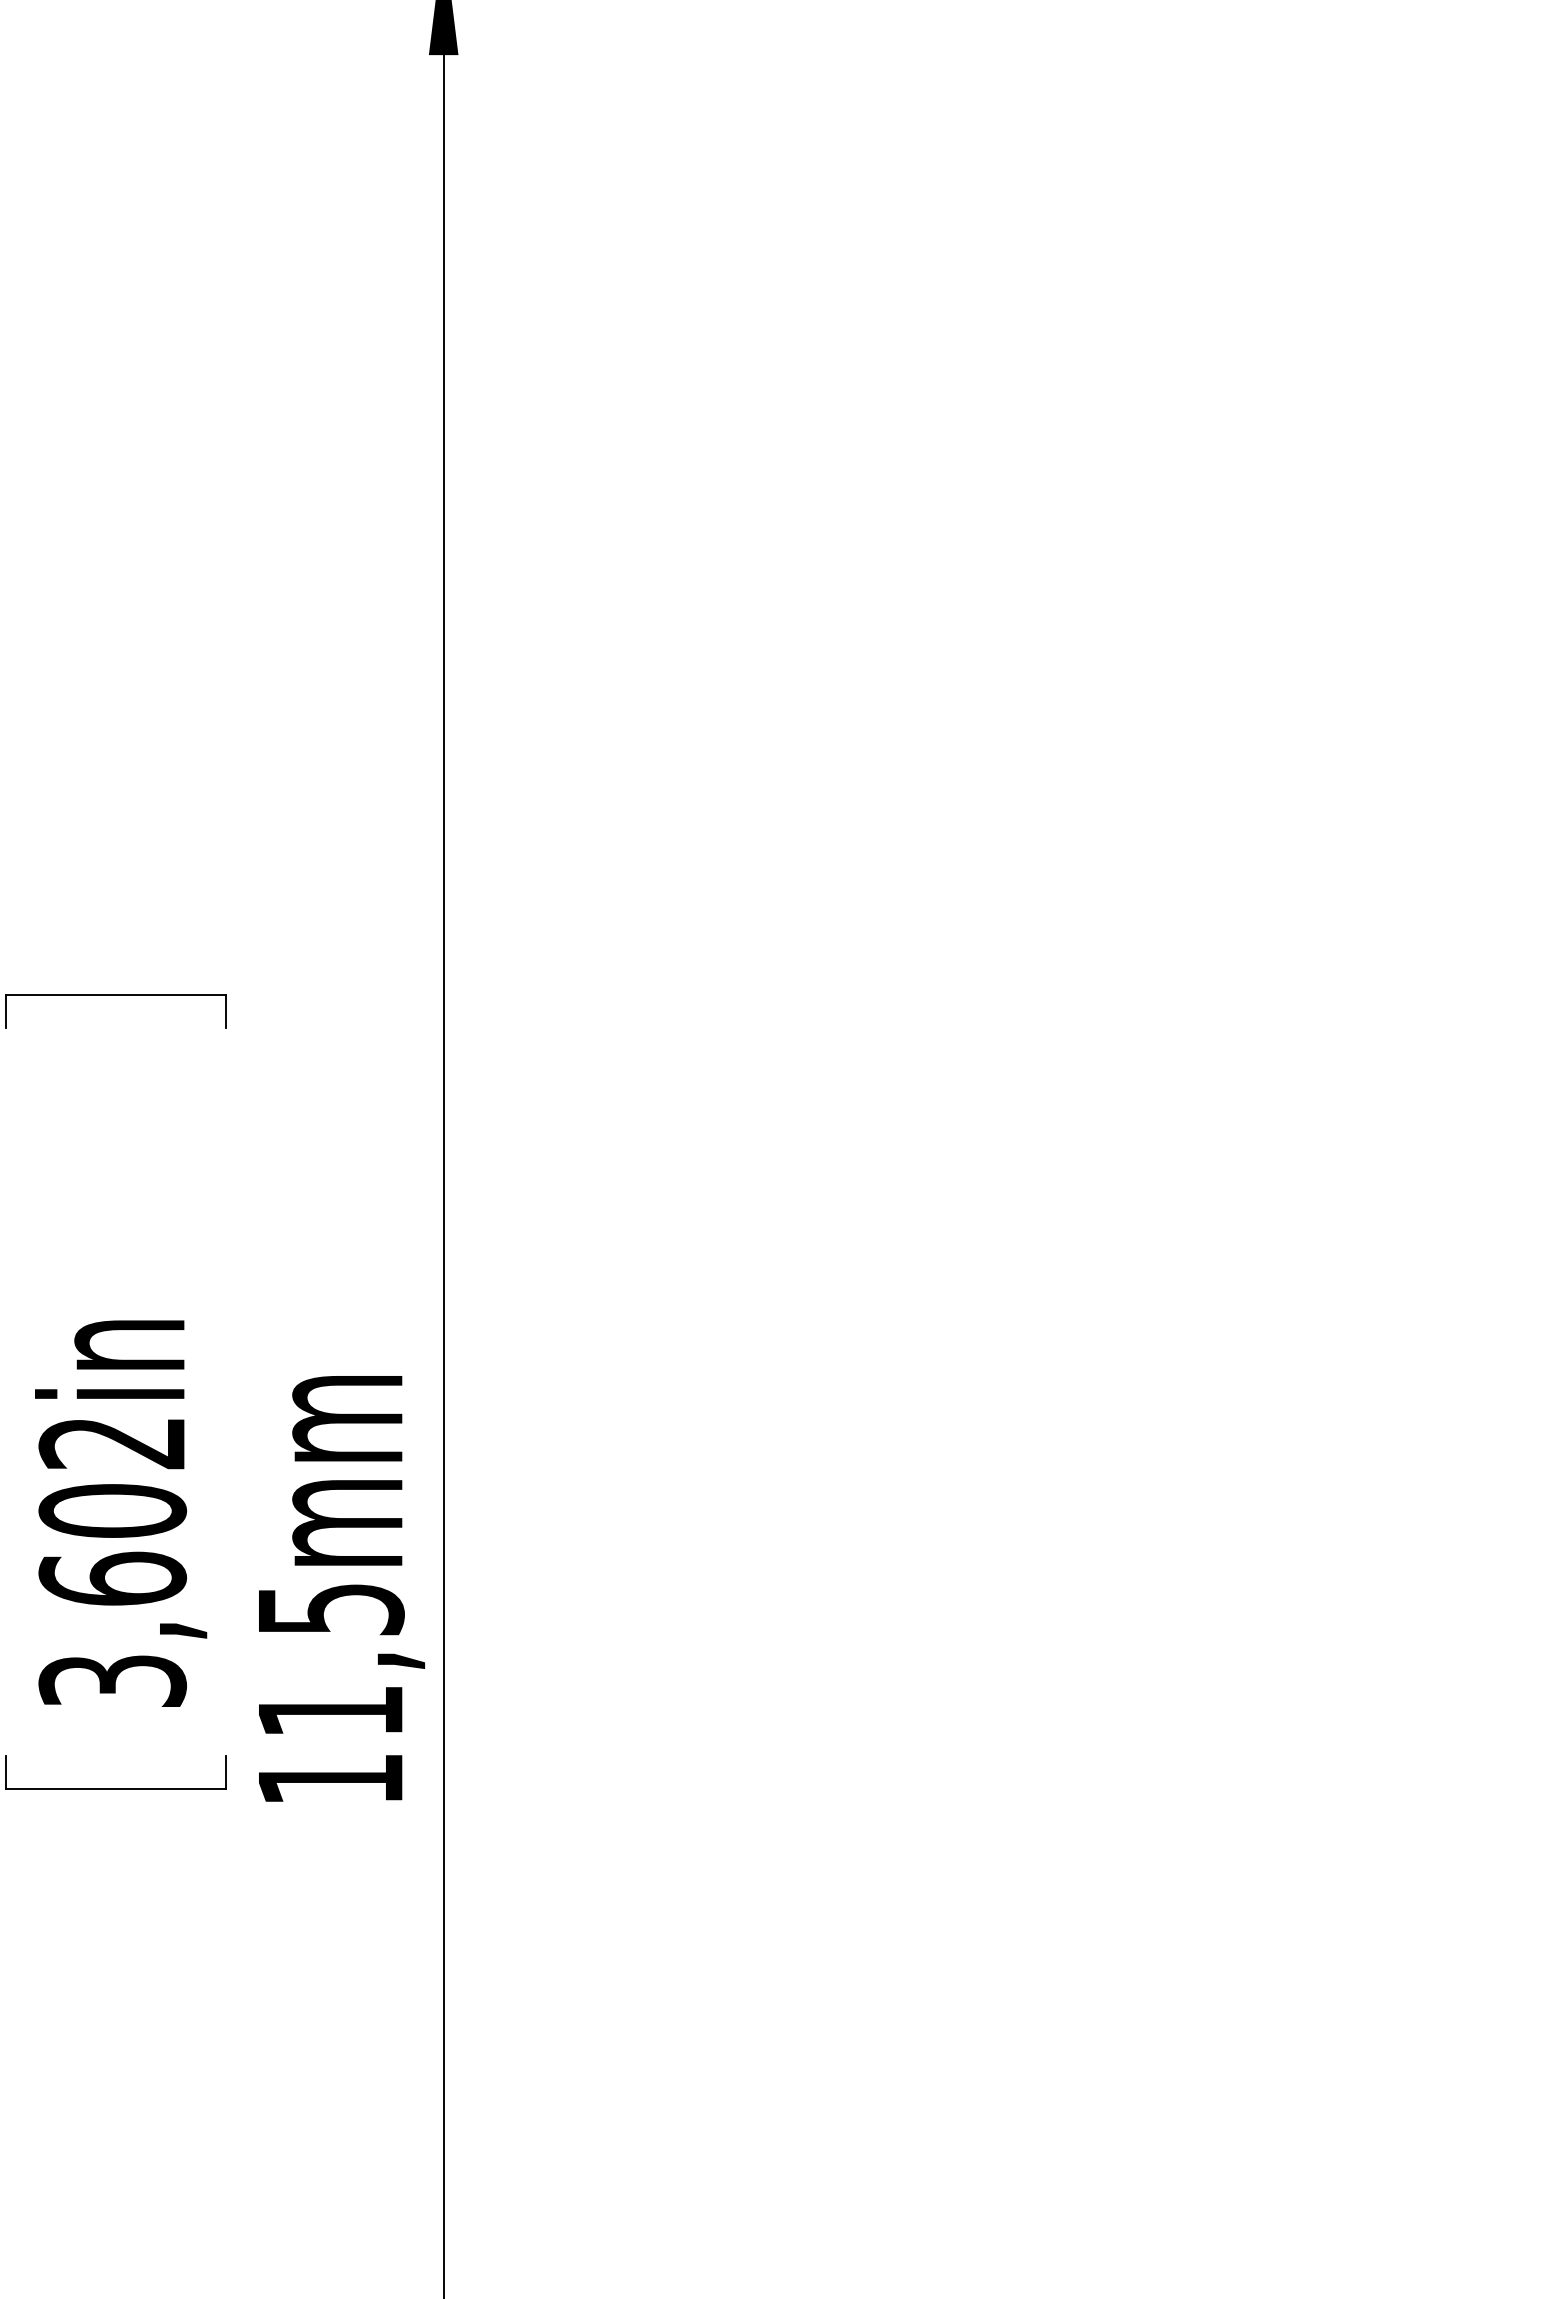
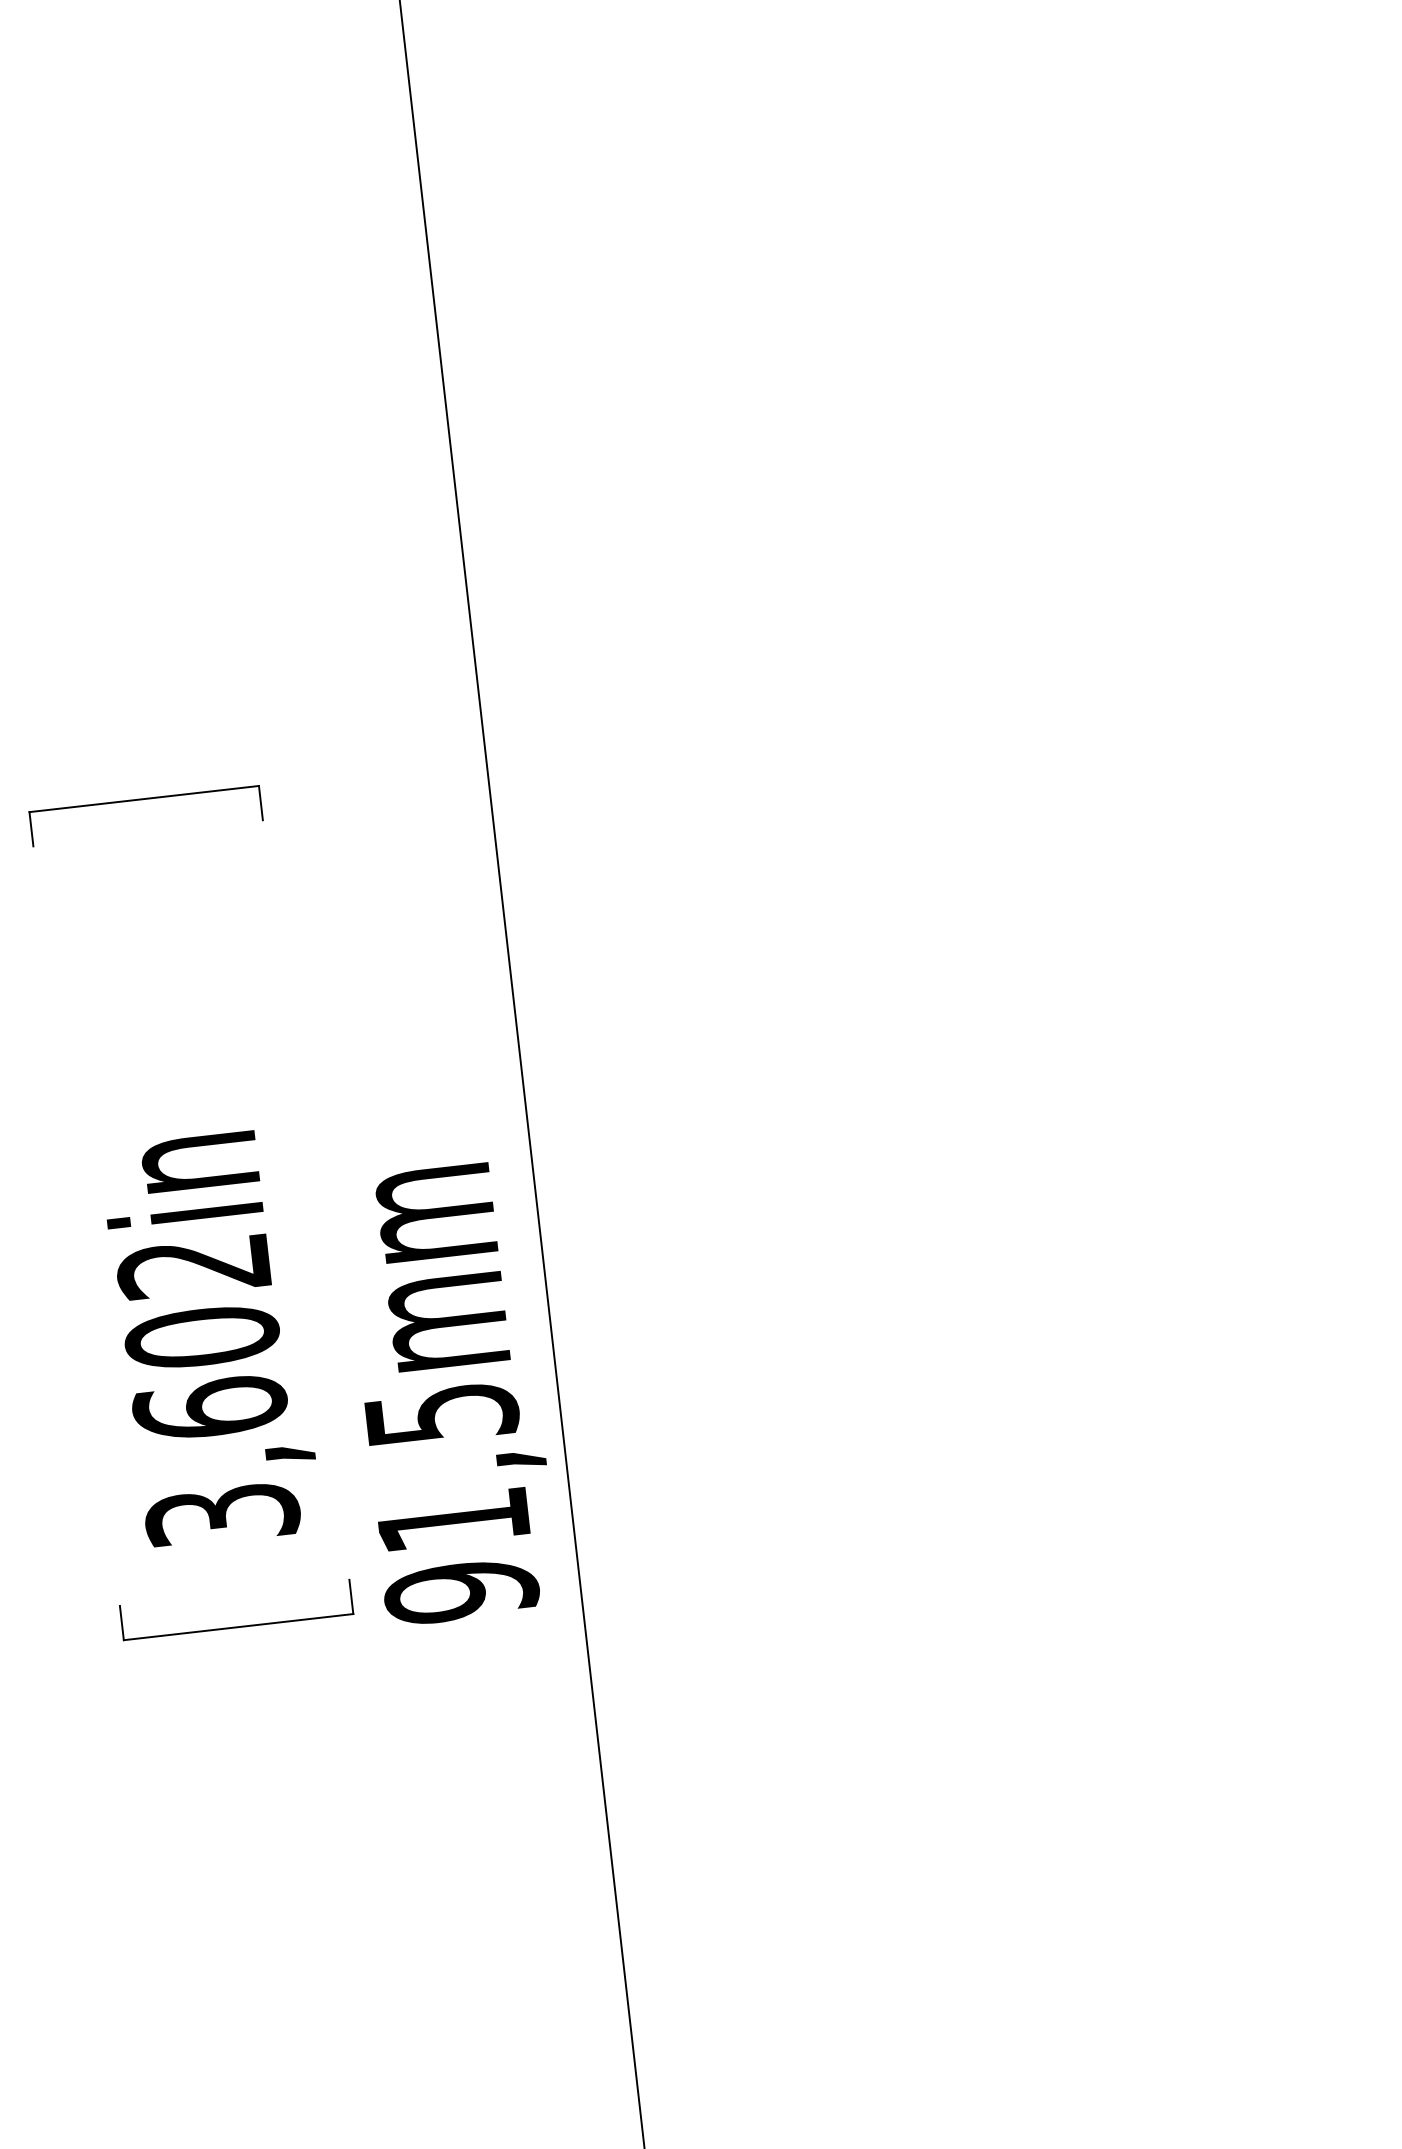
text: (330, 1779) -> (461, 1591), 11,5mm -> 91,5mm

